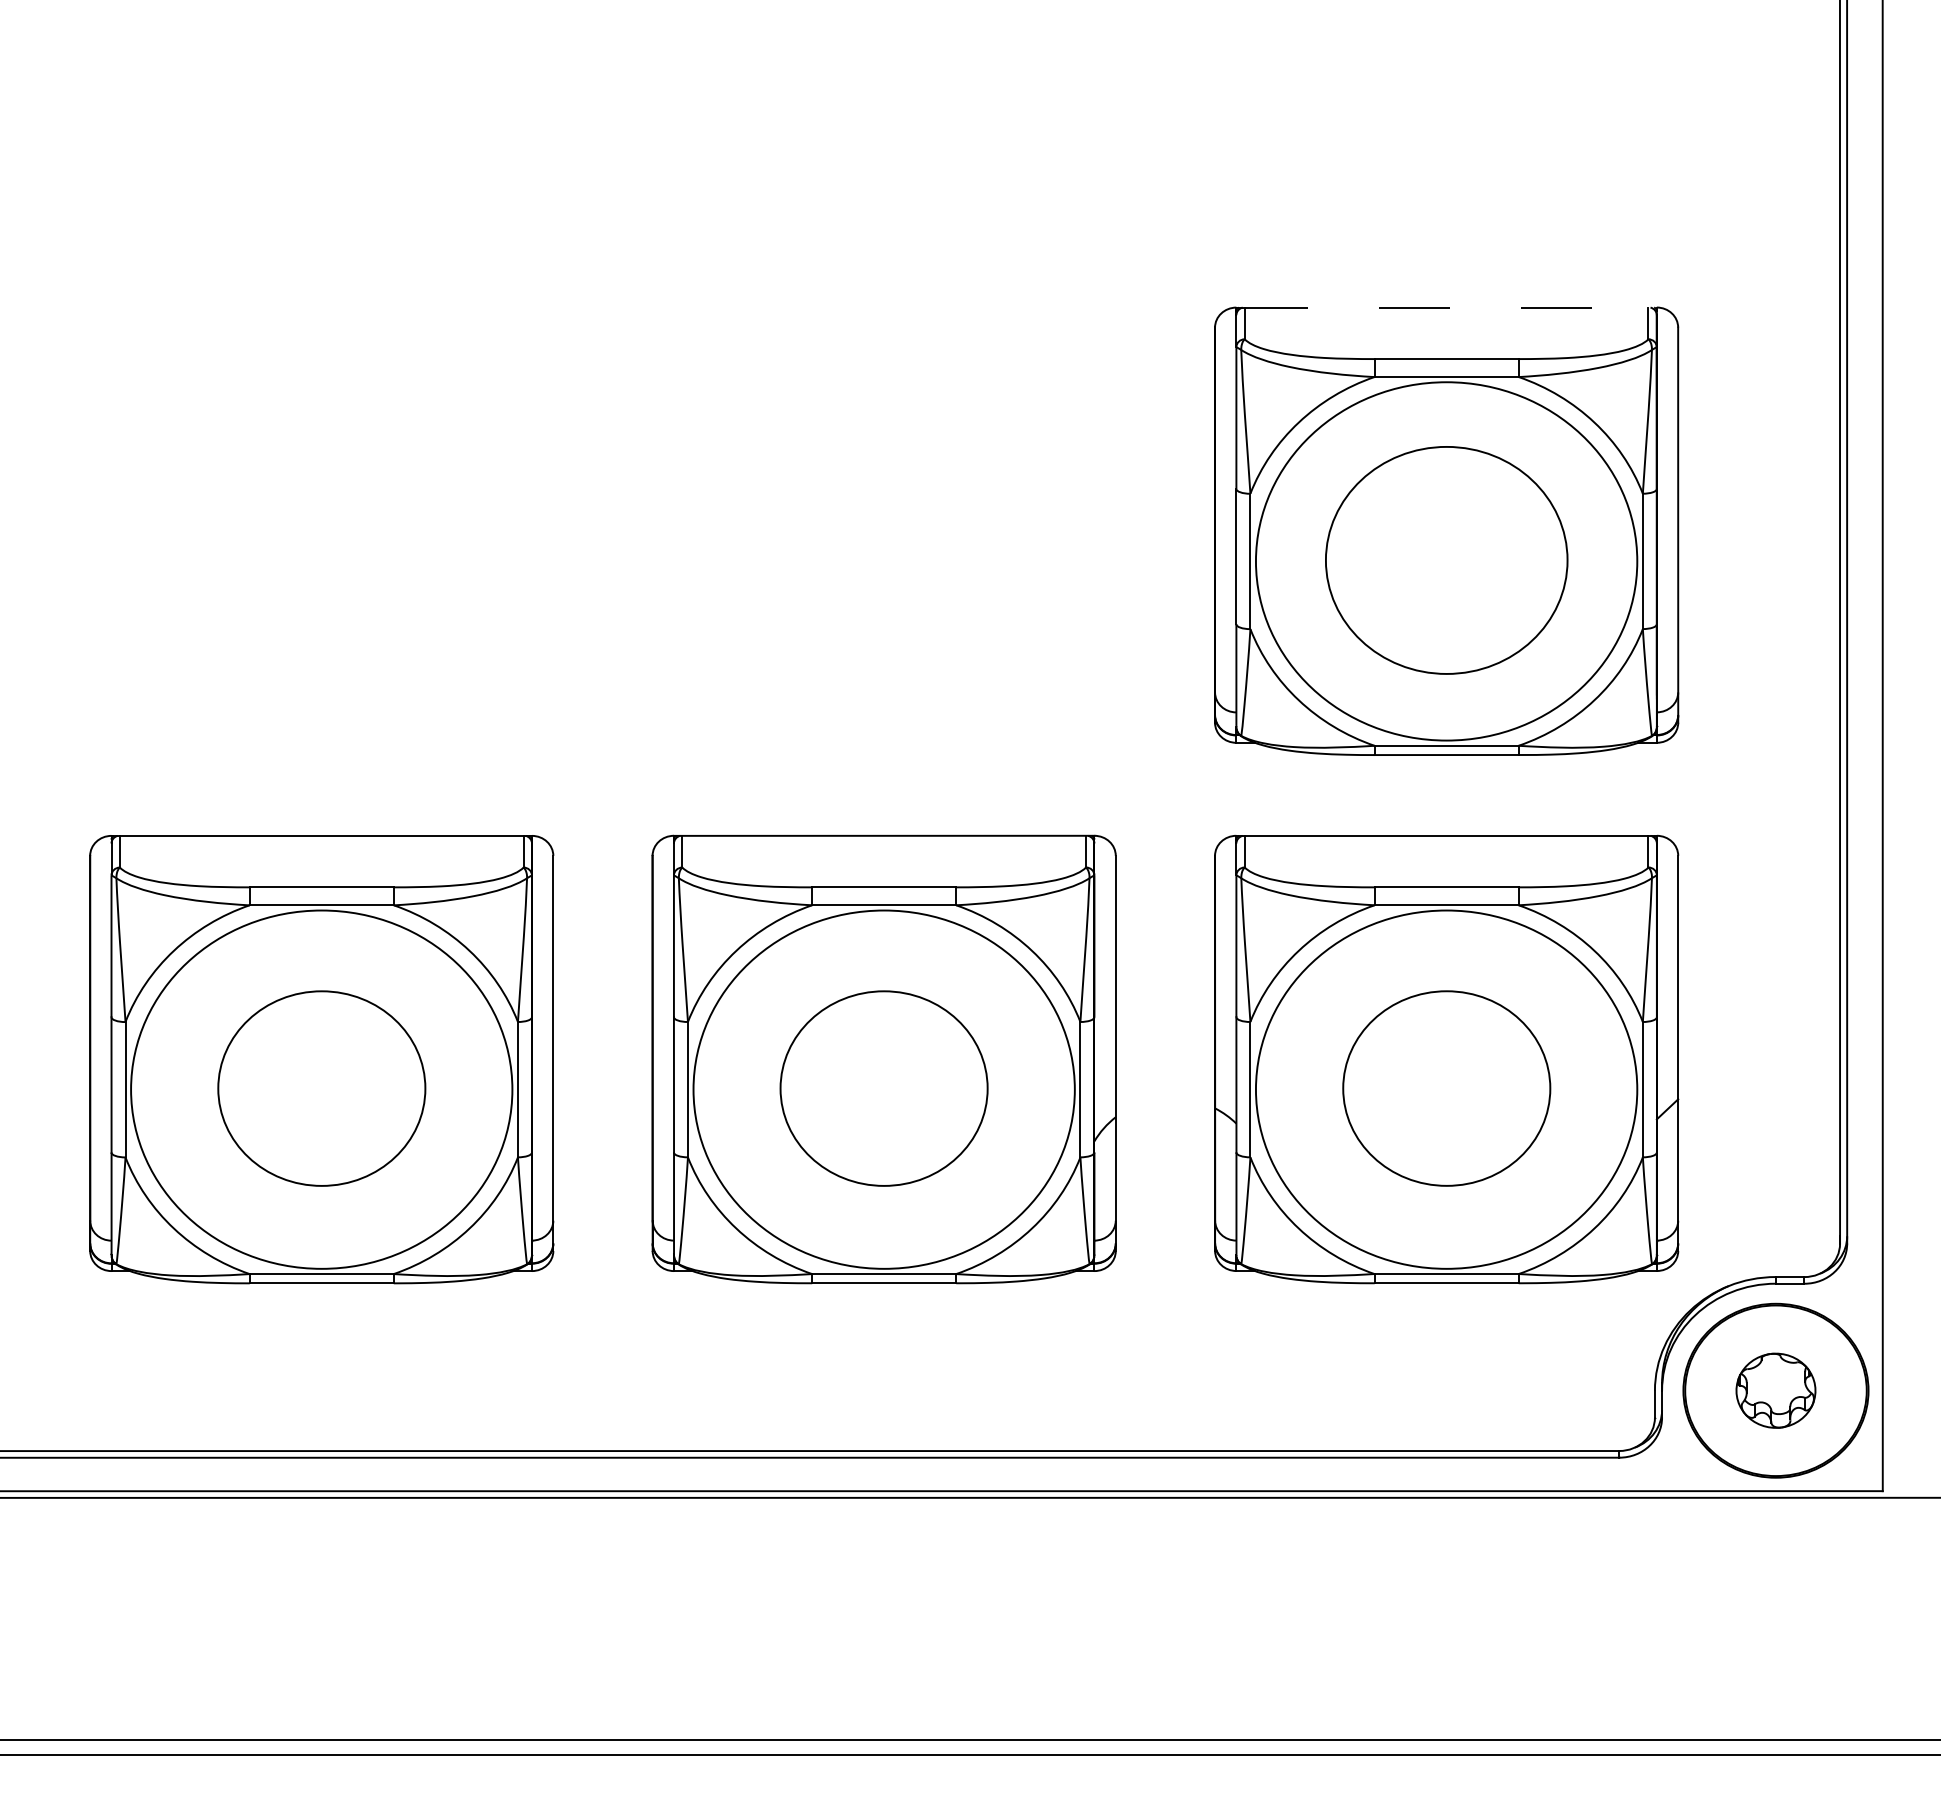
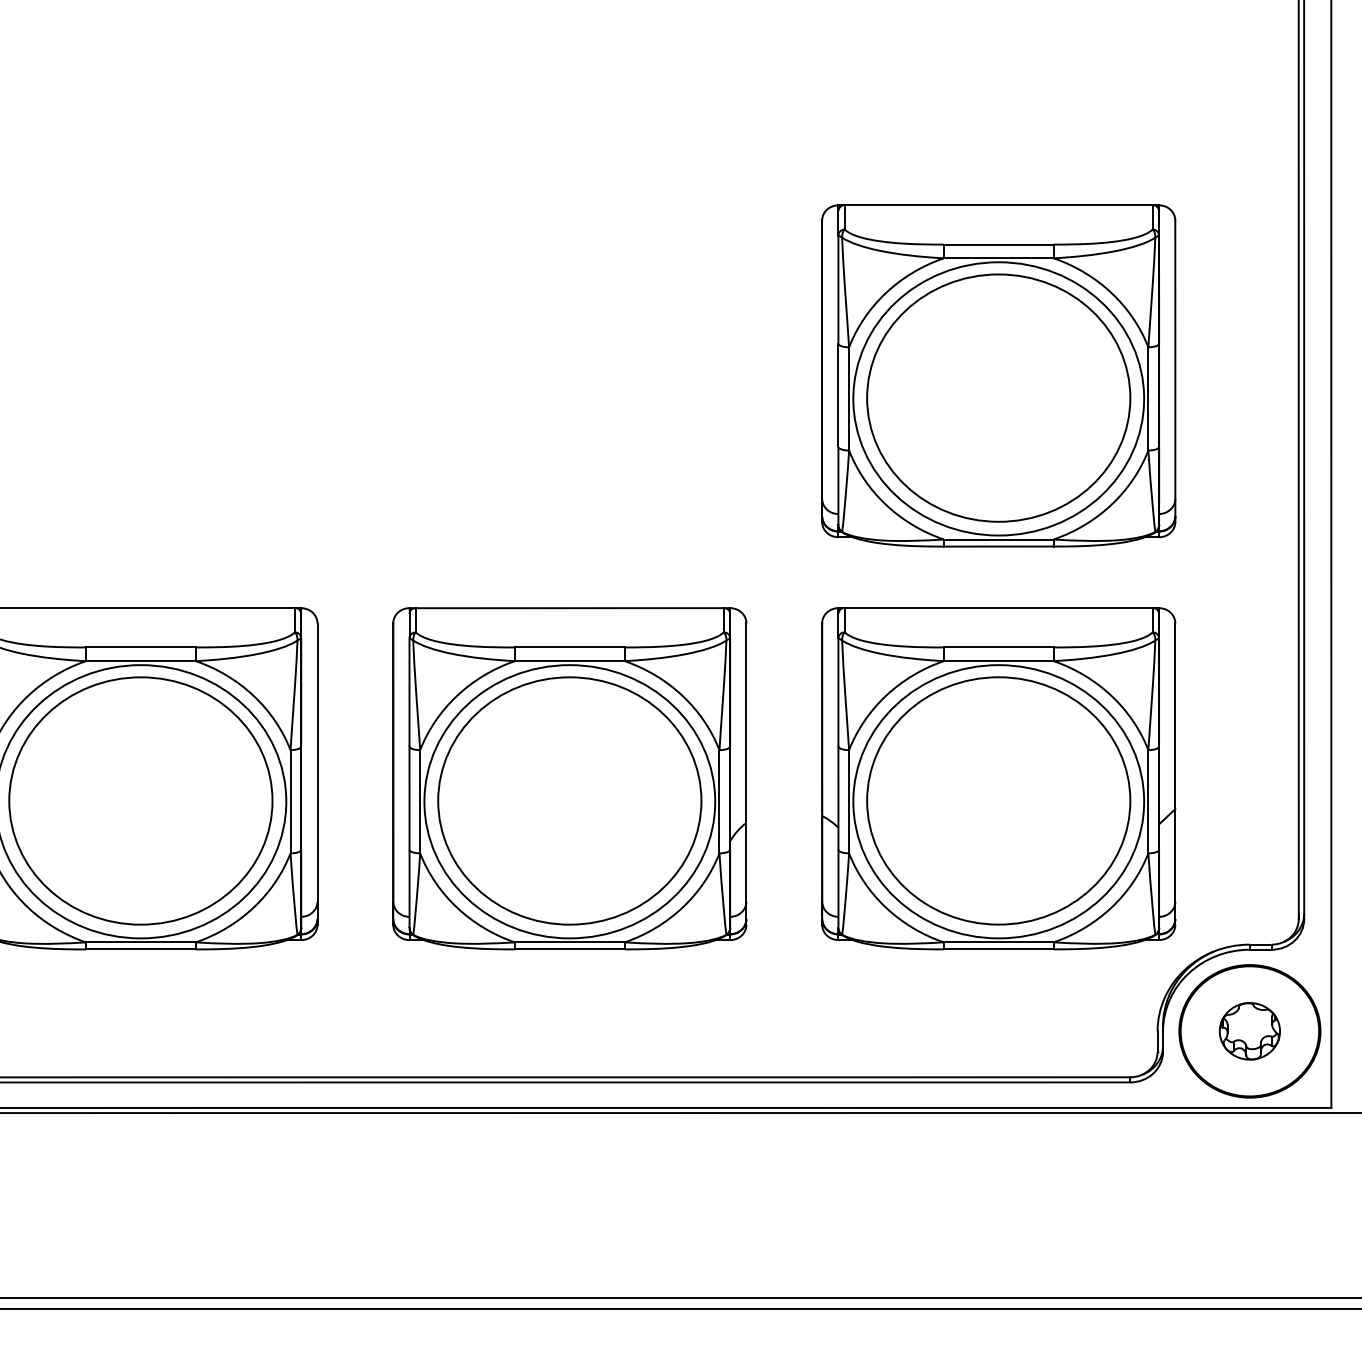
line: (1447, 307) -> (999, 205), dashed -> solid
part: (1446, 560) -> (998, 398), size x1.43
part: (321, 1088) -> (140, 800), size x1.67
part: (883, 1088) -> (569, 800), size x1.67
part: (1446, 1088) -> (998, 800), size x1.67

